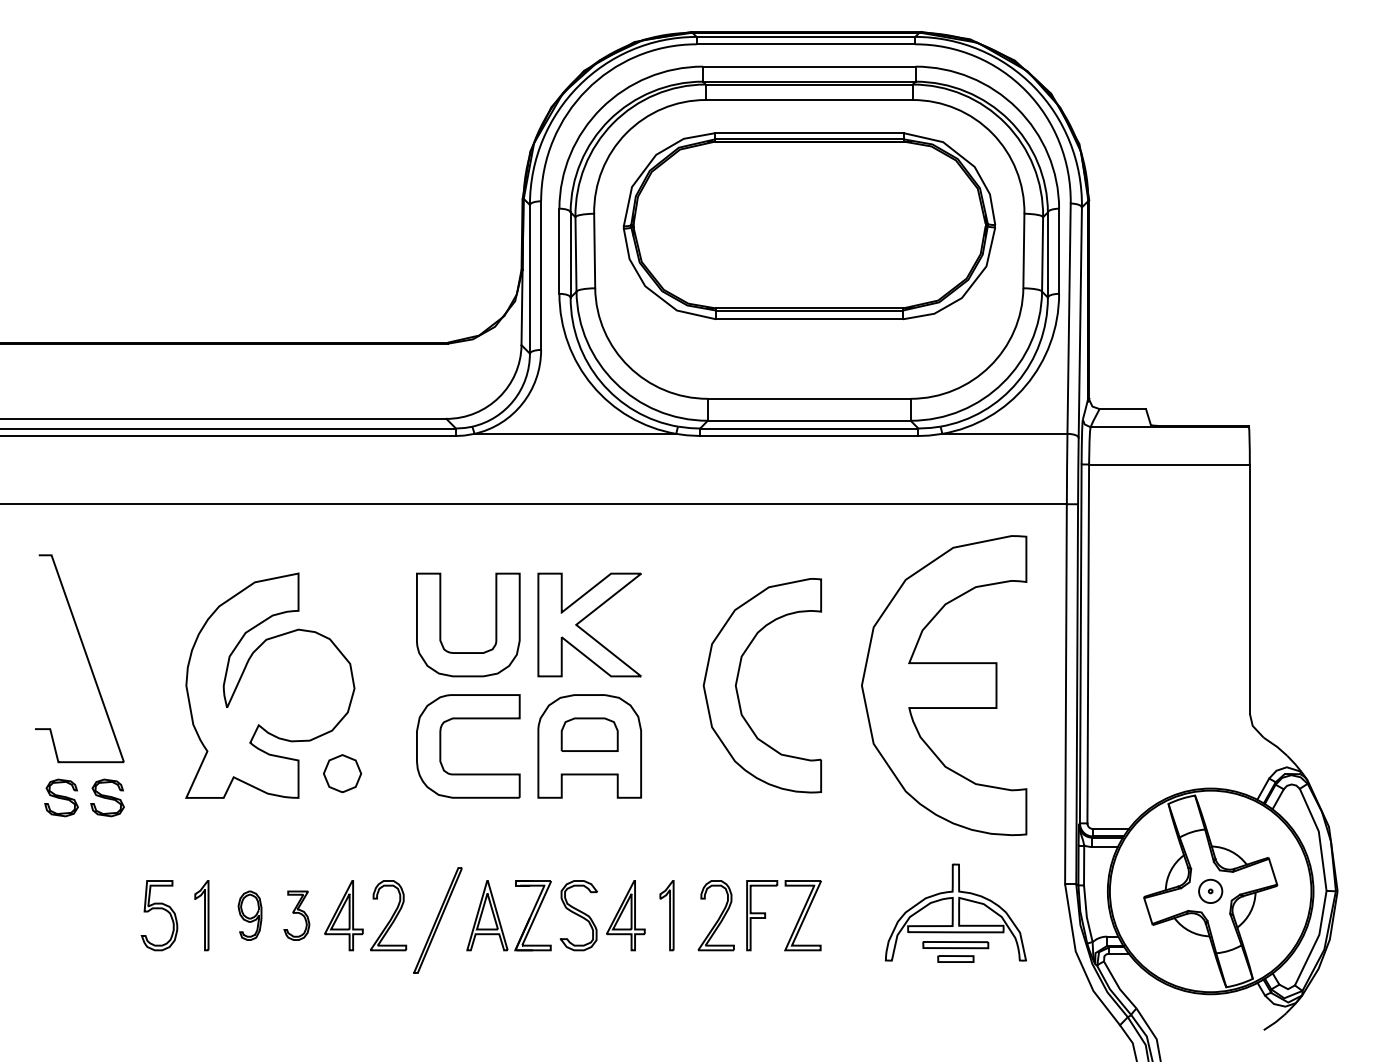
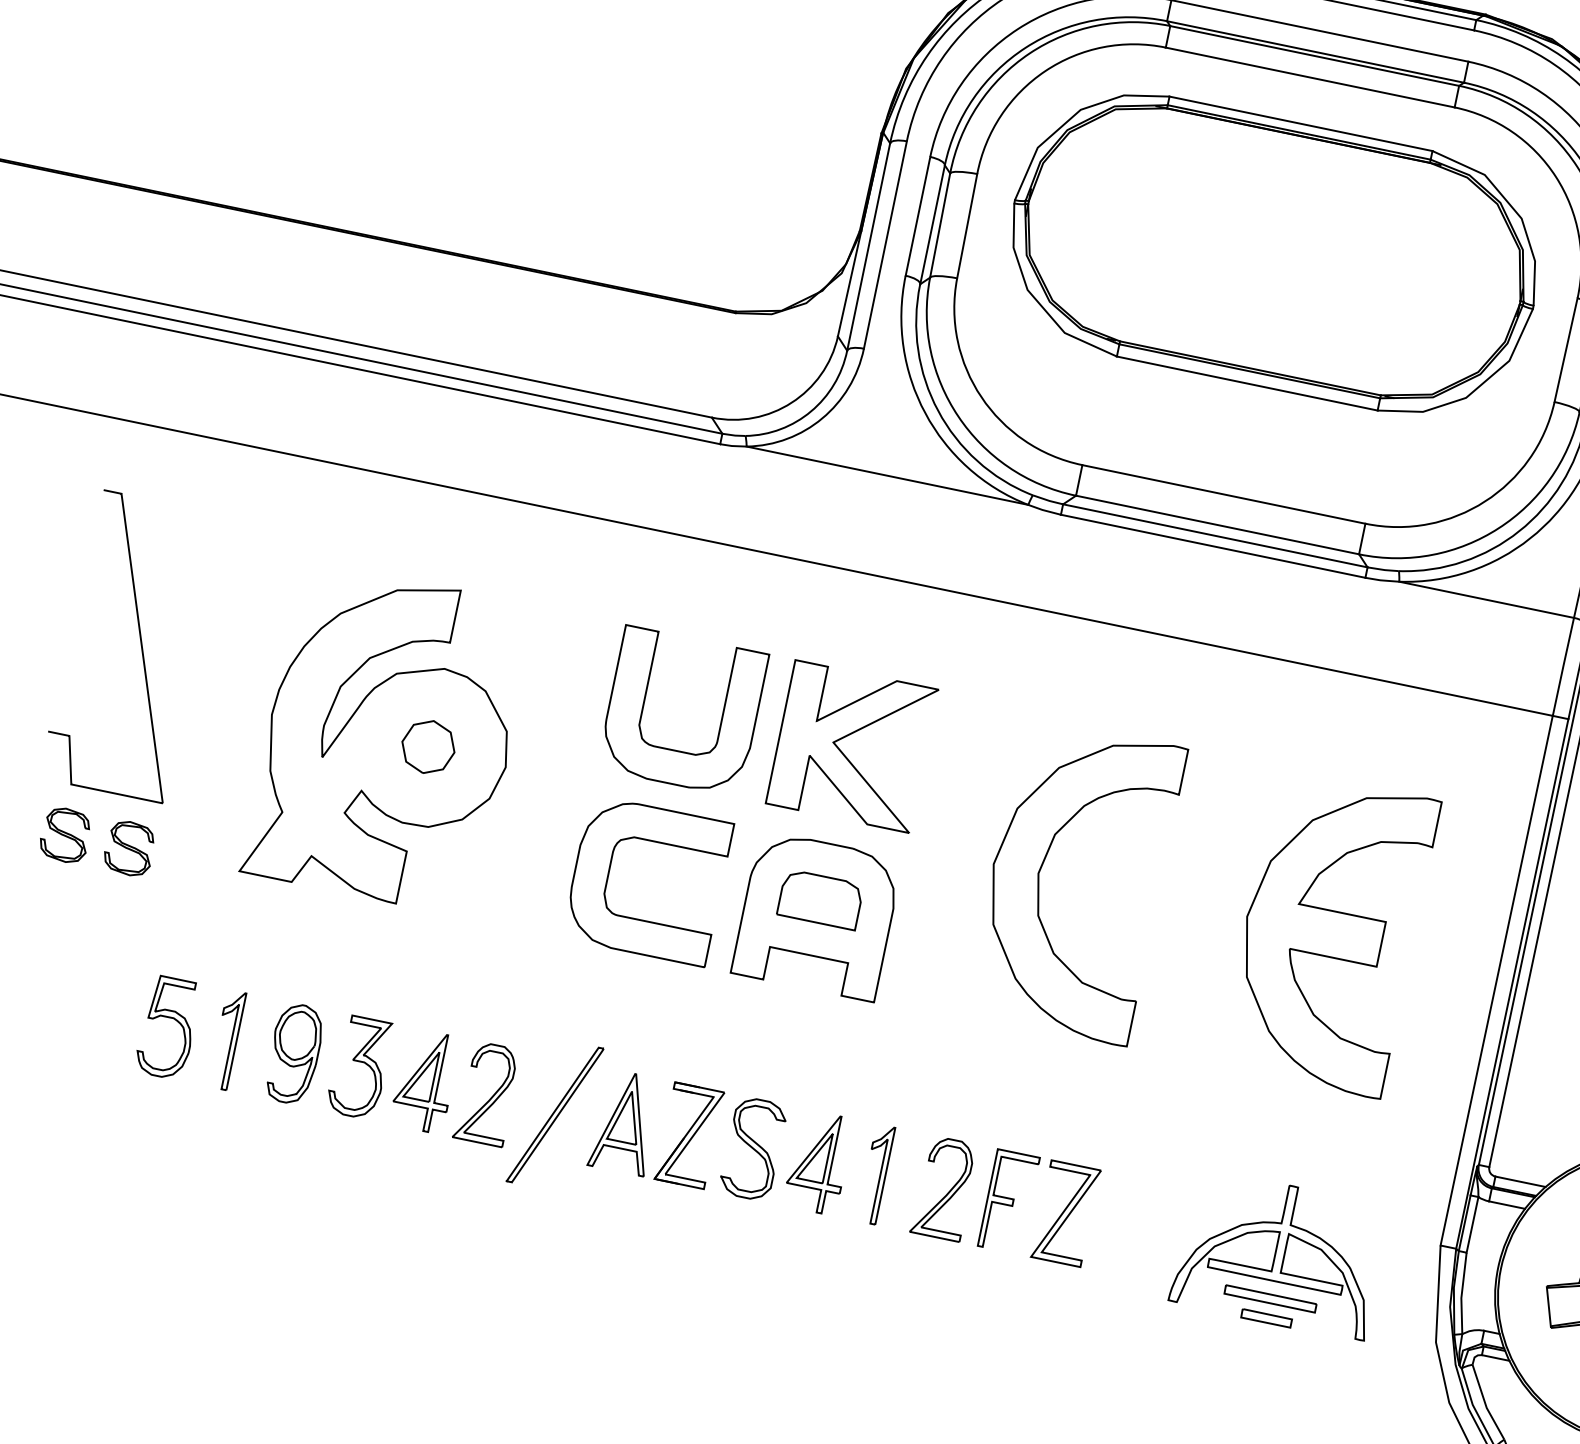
part: (943, 685) -> (1328, 933), size x0.71
part: (342, 773) -> (428, 746), moved
part: (249, 915) -> (293, 1053), size x1.43
part: (296, 915) -> (359, 1067), size x1.43

